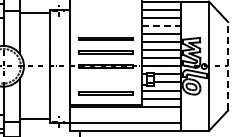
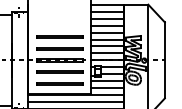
line: (161, 25) -> (107, 25), dashed -> solid
line: (228, 65) -> (165, 59), dashed -> solid
line: (105, 79) -> (59, 71), added
line: (124, 114) -> (75, 101), added

